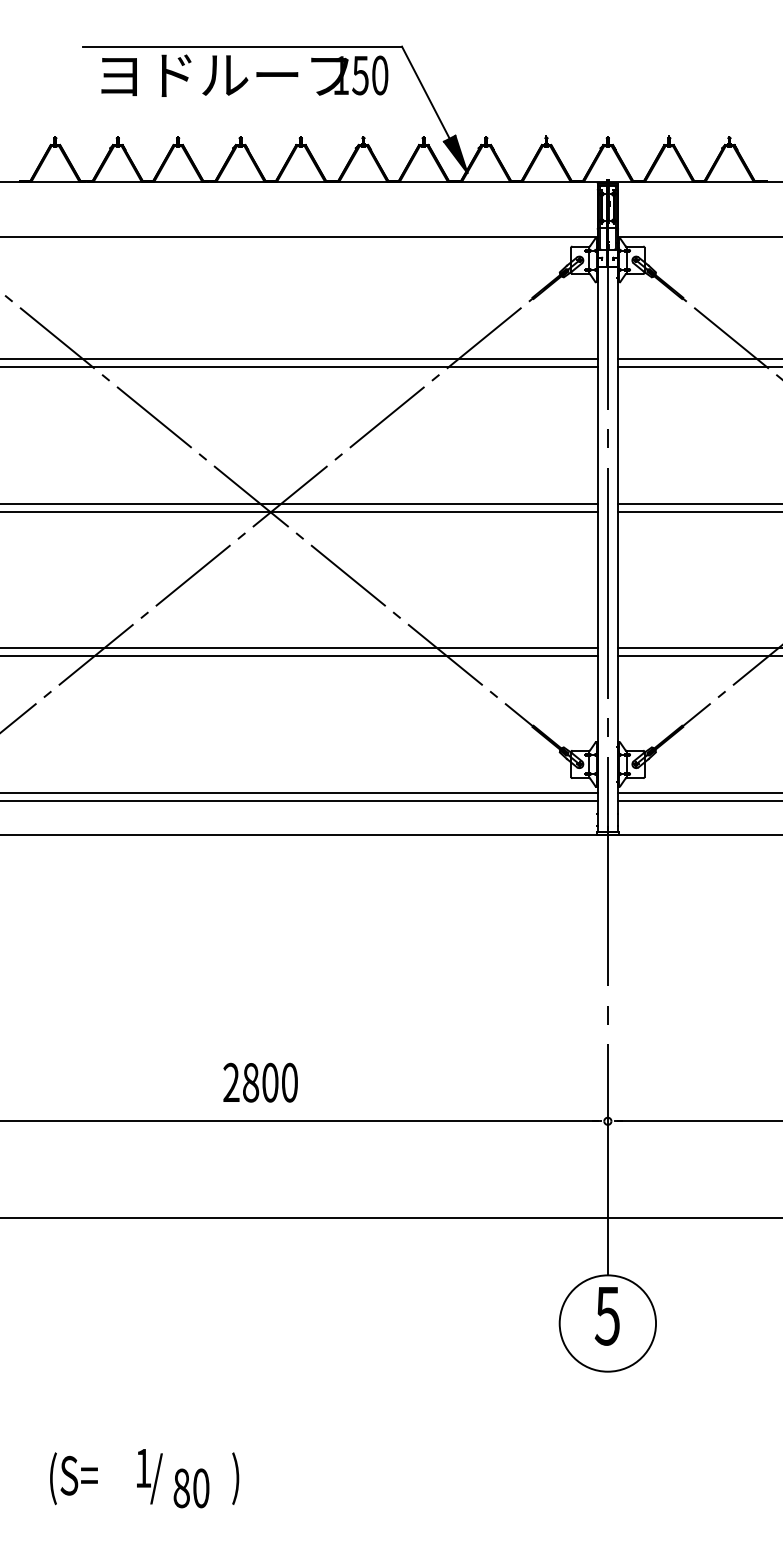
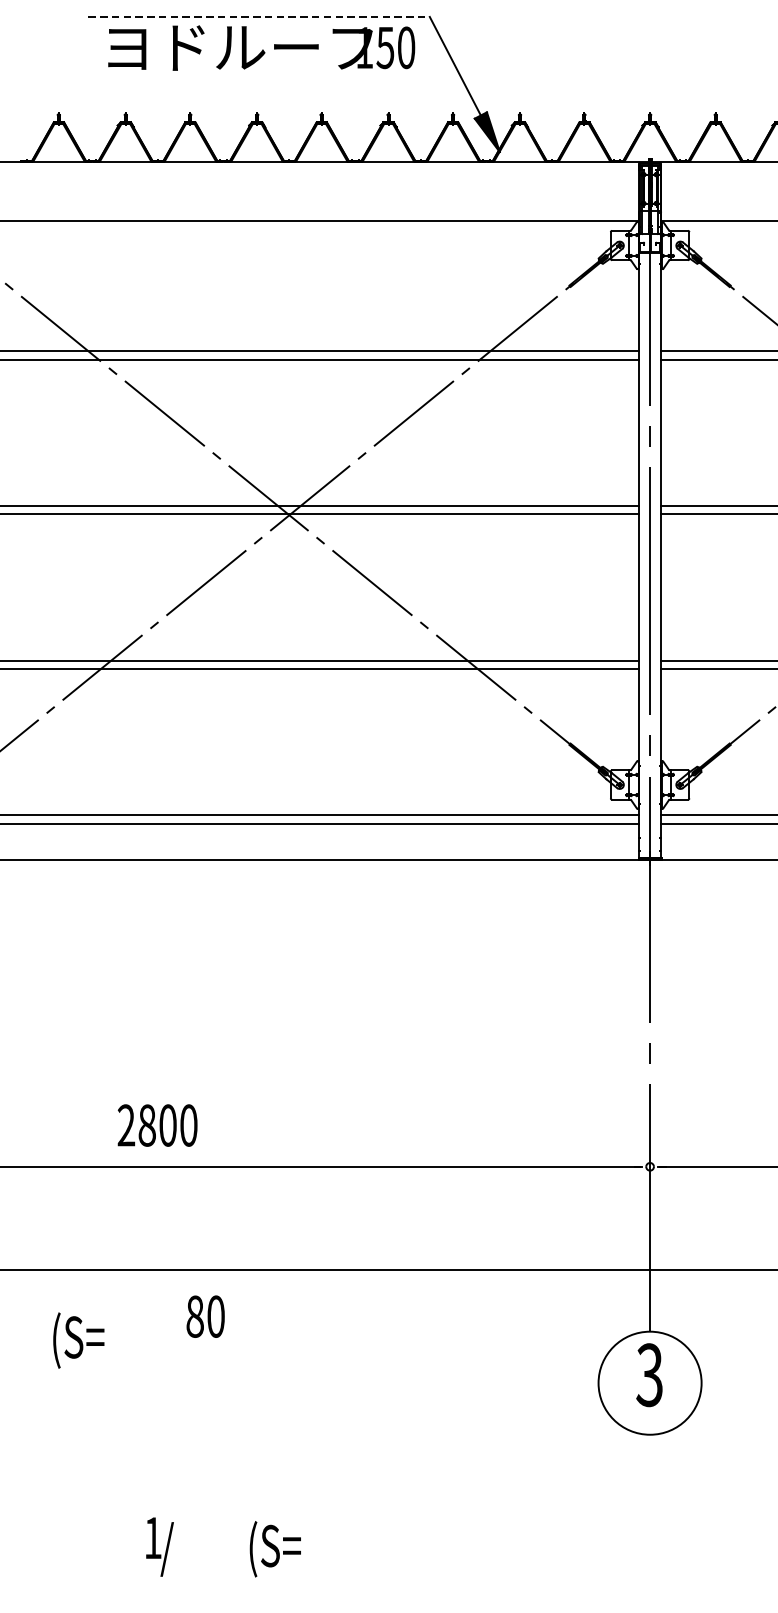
line: (242, 46) -> (259, 16), solid -> dashed
text: (260, 1082) -> (157, 1125), moved
text: (606, 1315) -> (648, 1374), 5 -> 3
text: (73, 1478) -> (78, 1340), moved
text: (256, 1478) -> (274, 1549), ) -> (S=
text: (191, 1488) -> (205, 1316), moved

